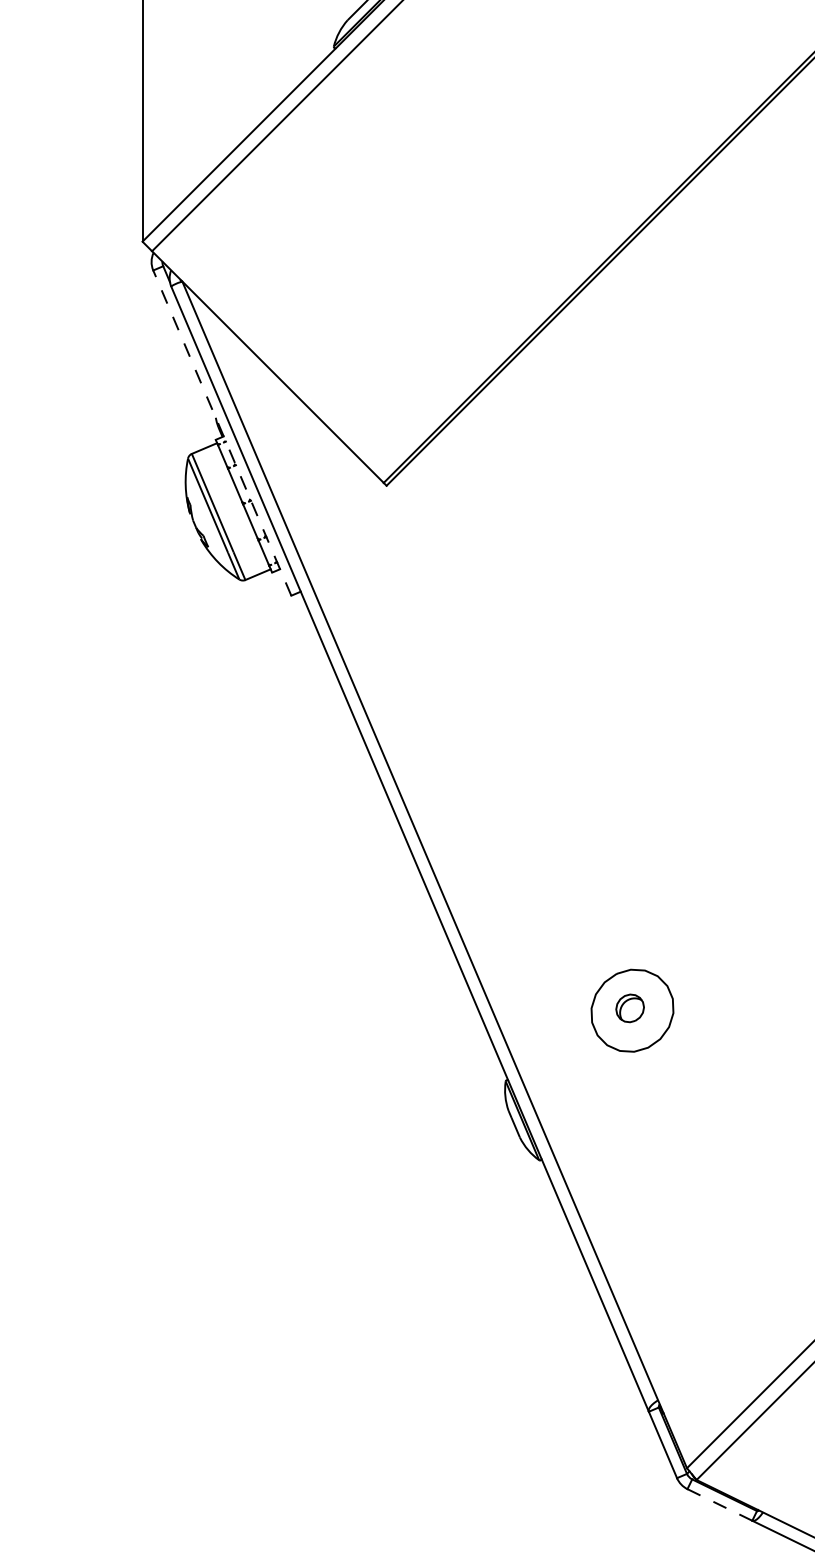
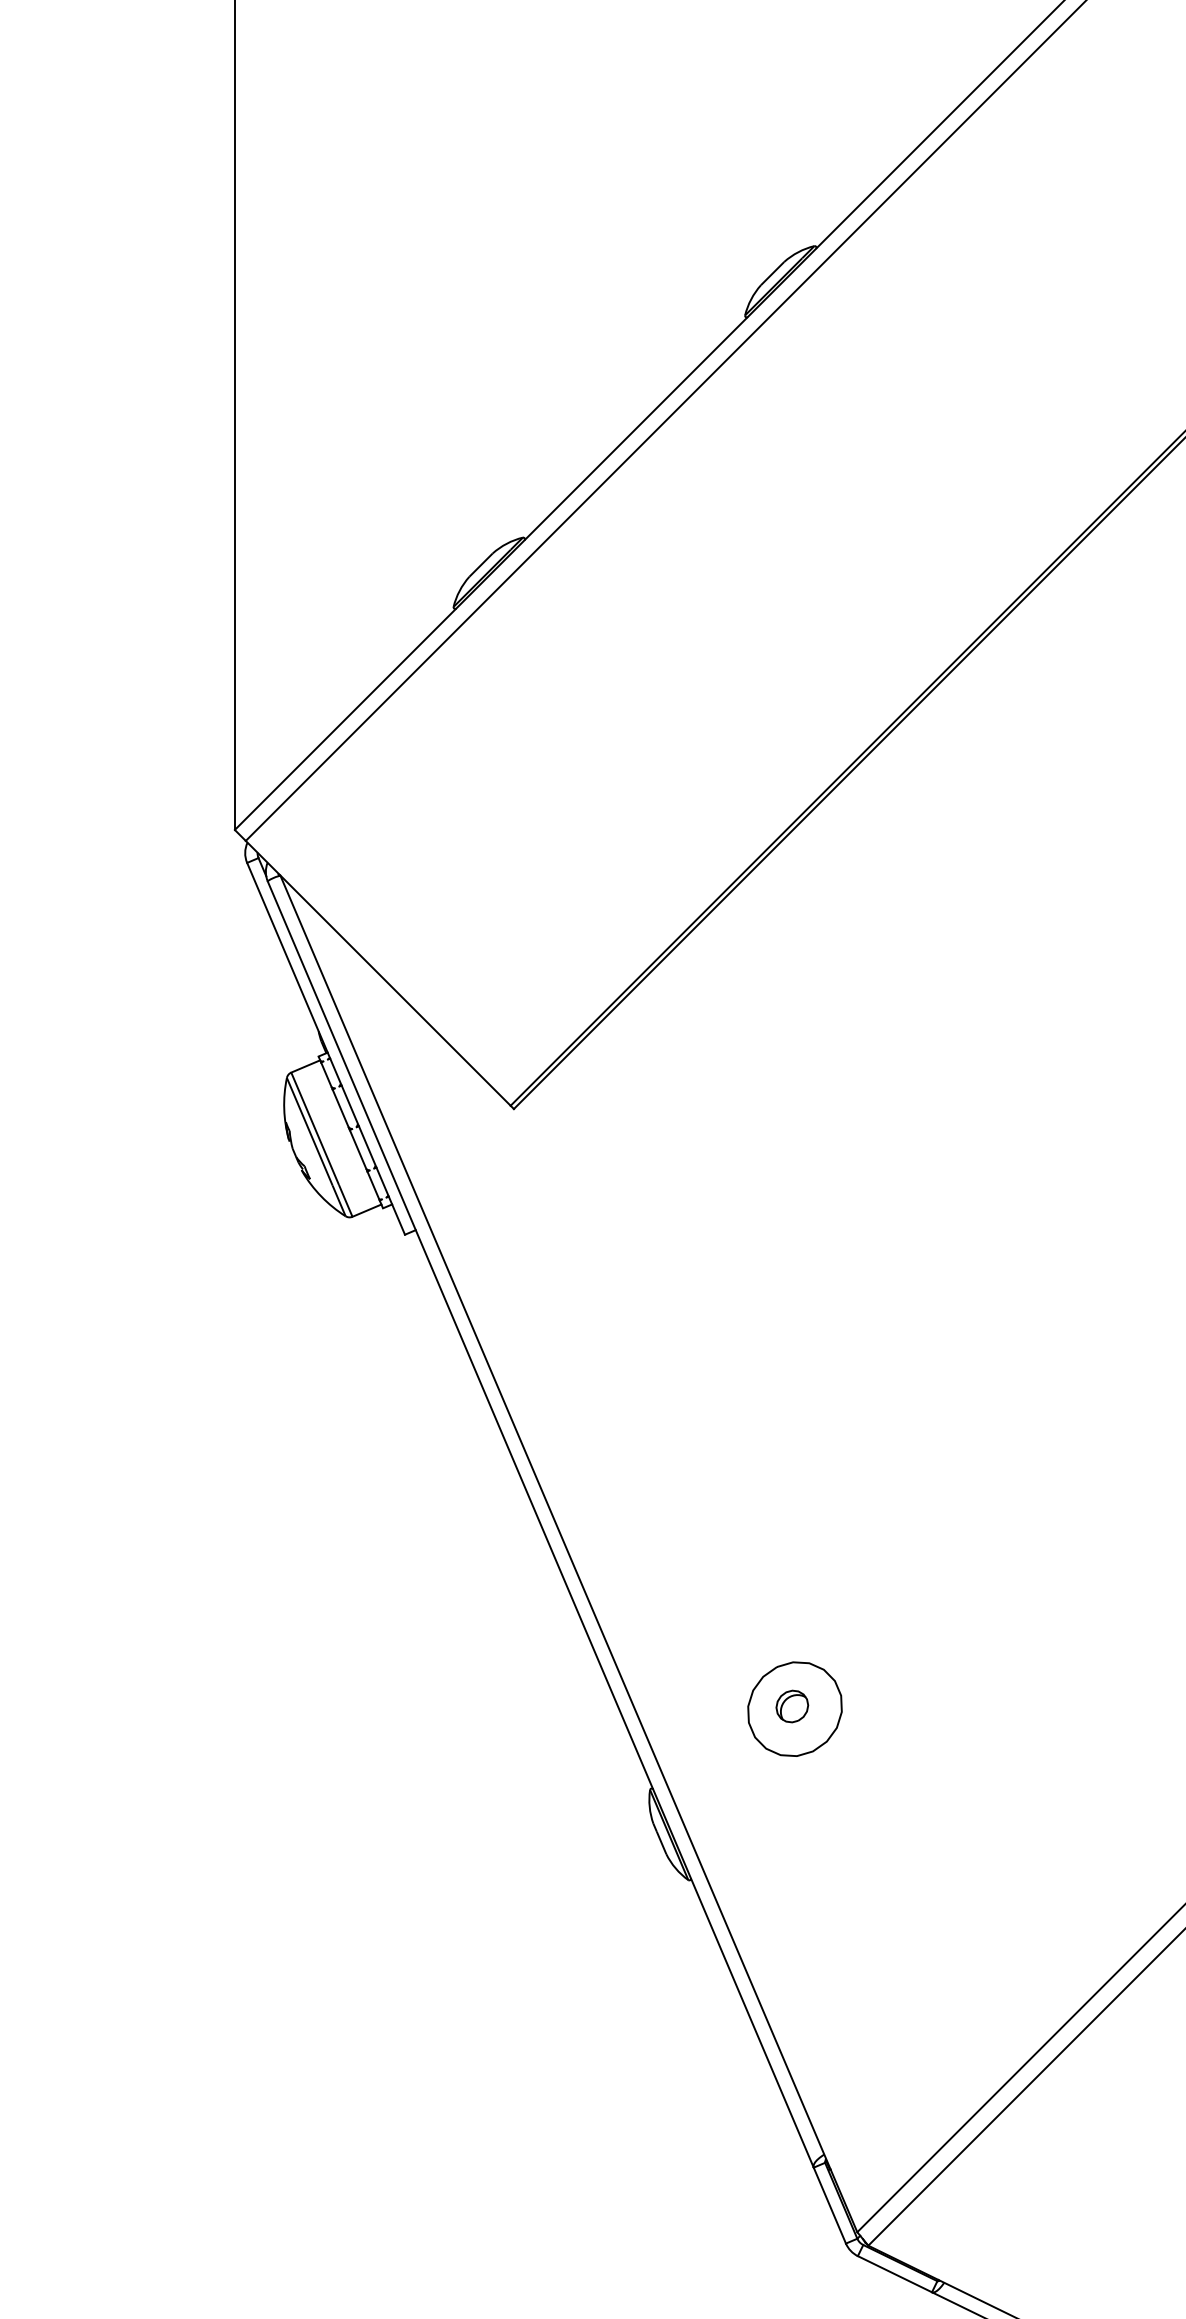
line: (222, 432) -> (326, 1048), dashed -> solid
line: (720, 1505) -> (895, 2274), dashed -> solid

